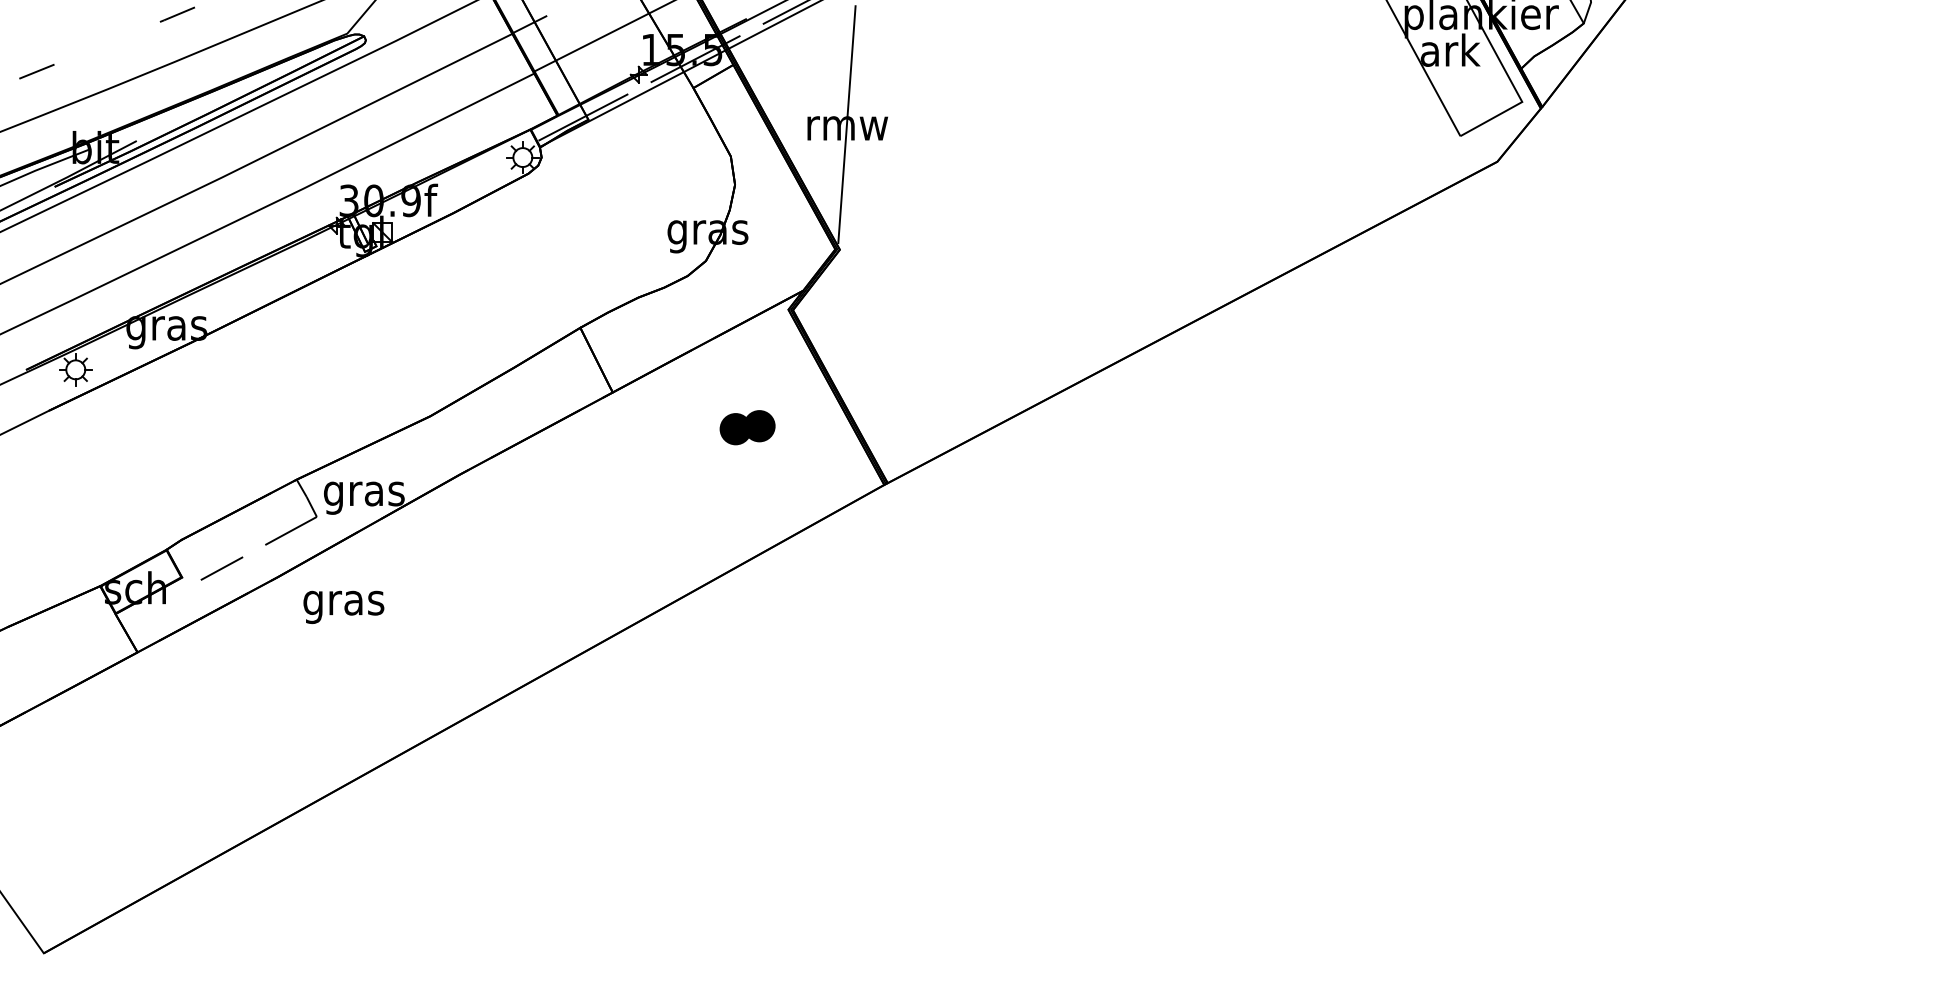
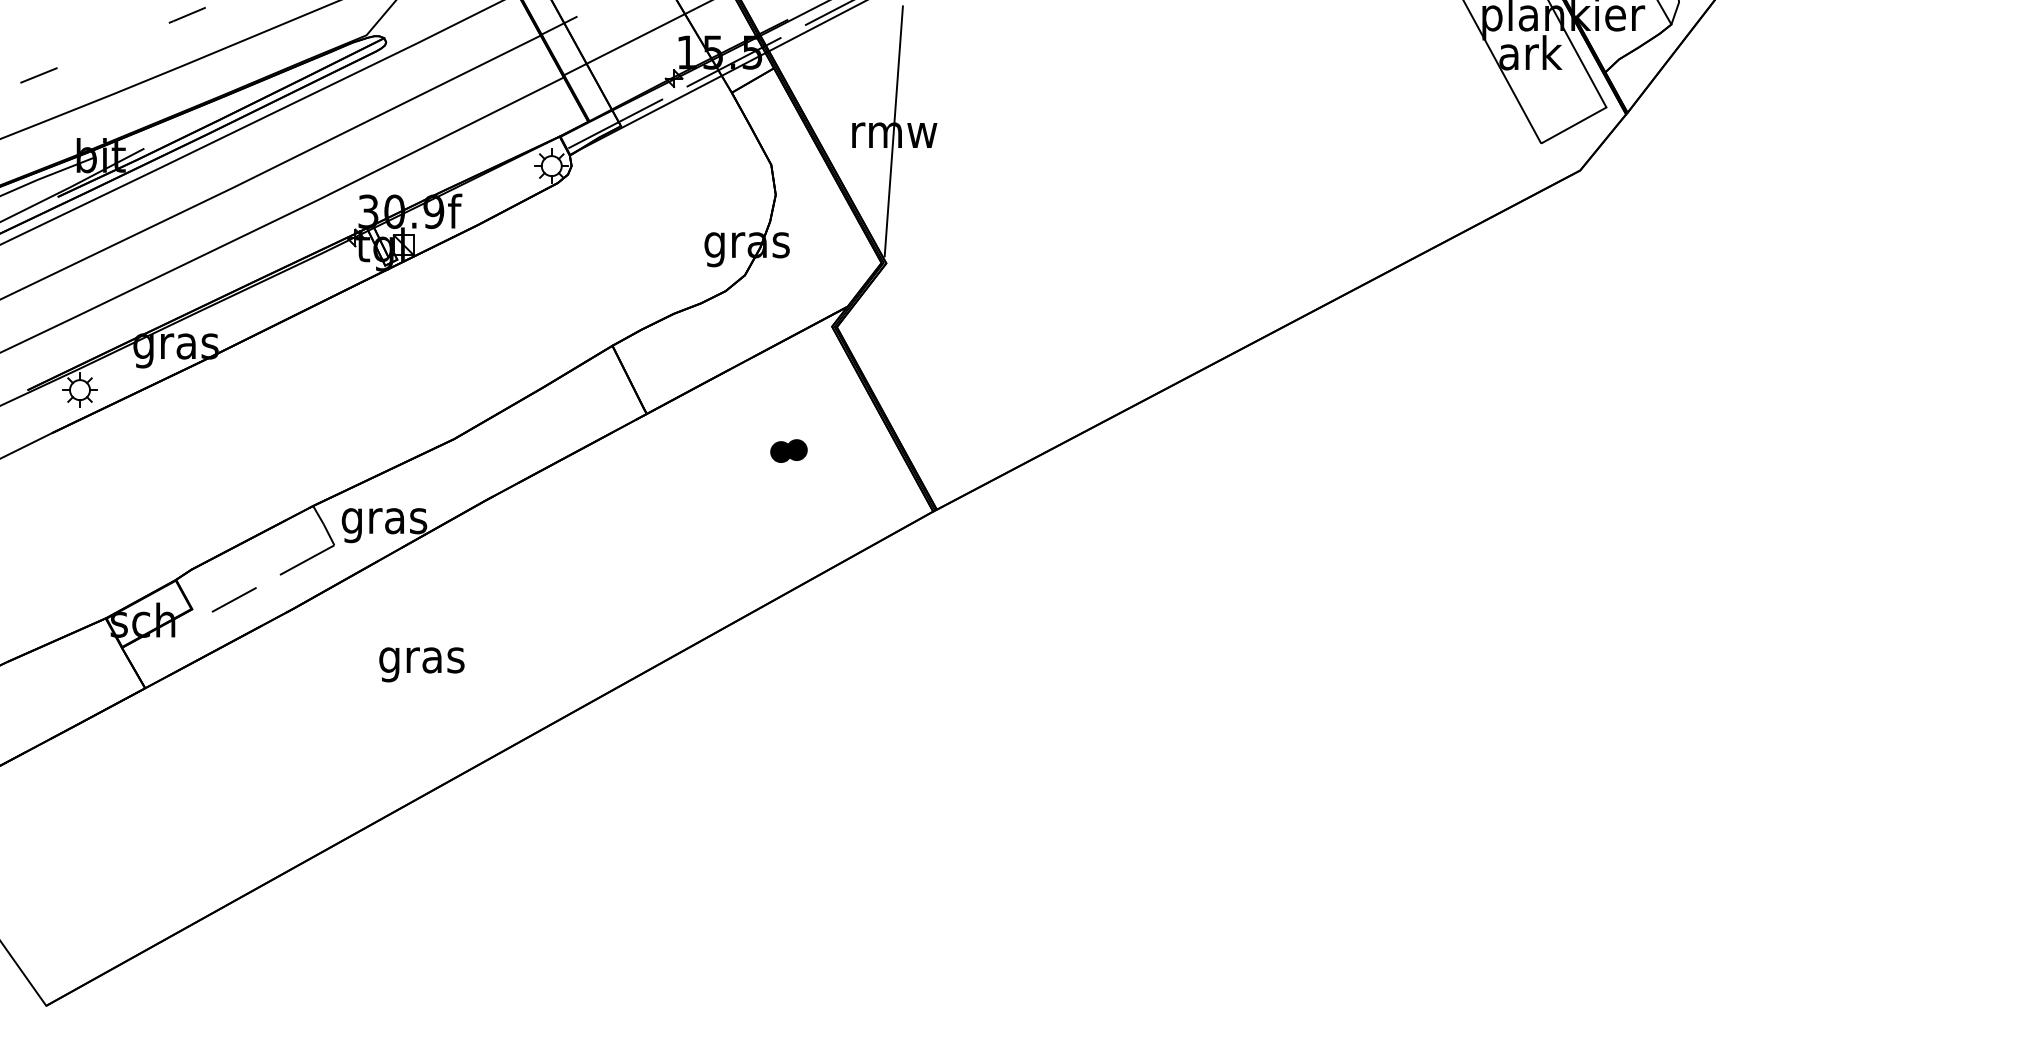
part: (747, 427) -> (788, 450), size x0.62
text: (343, 607) -> (421, 664), moved

